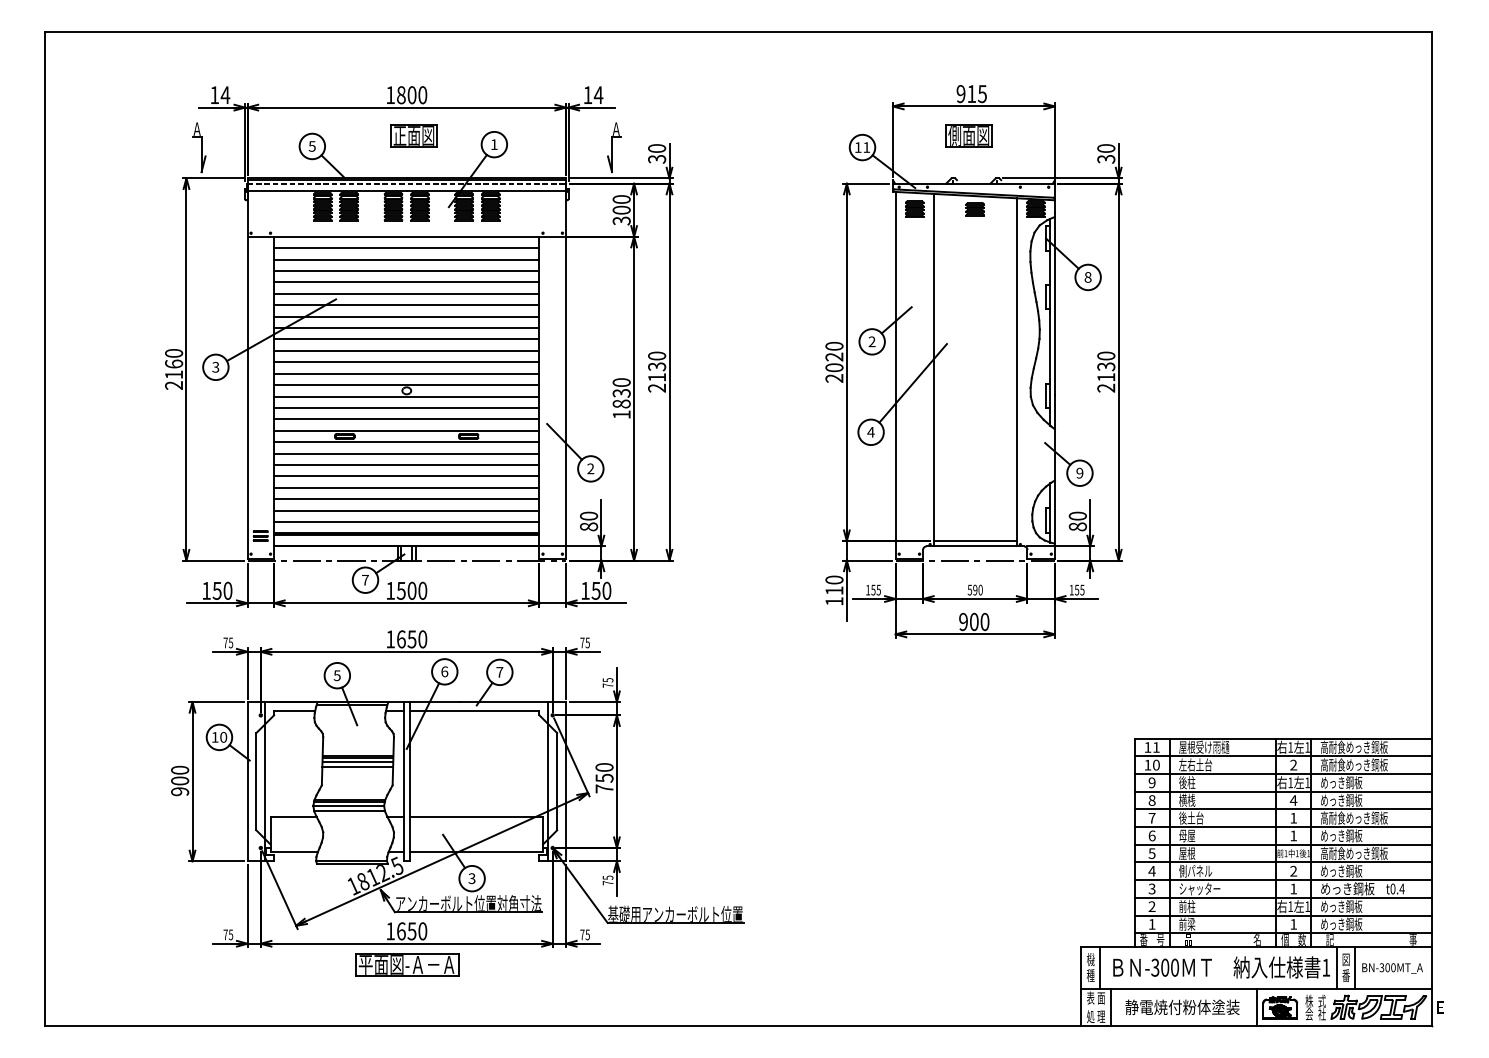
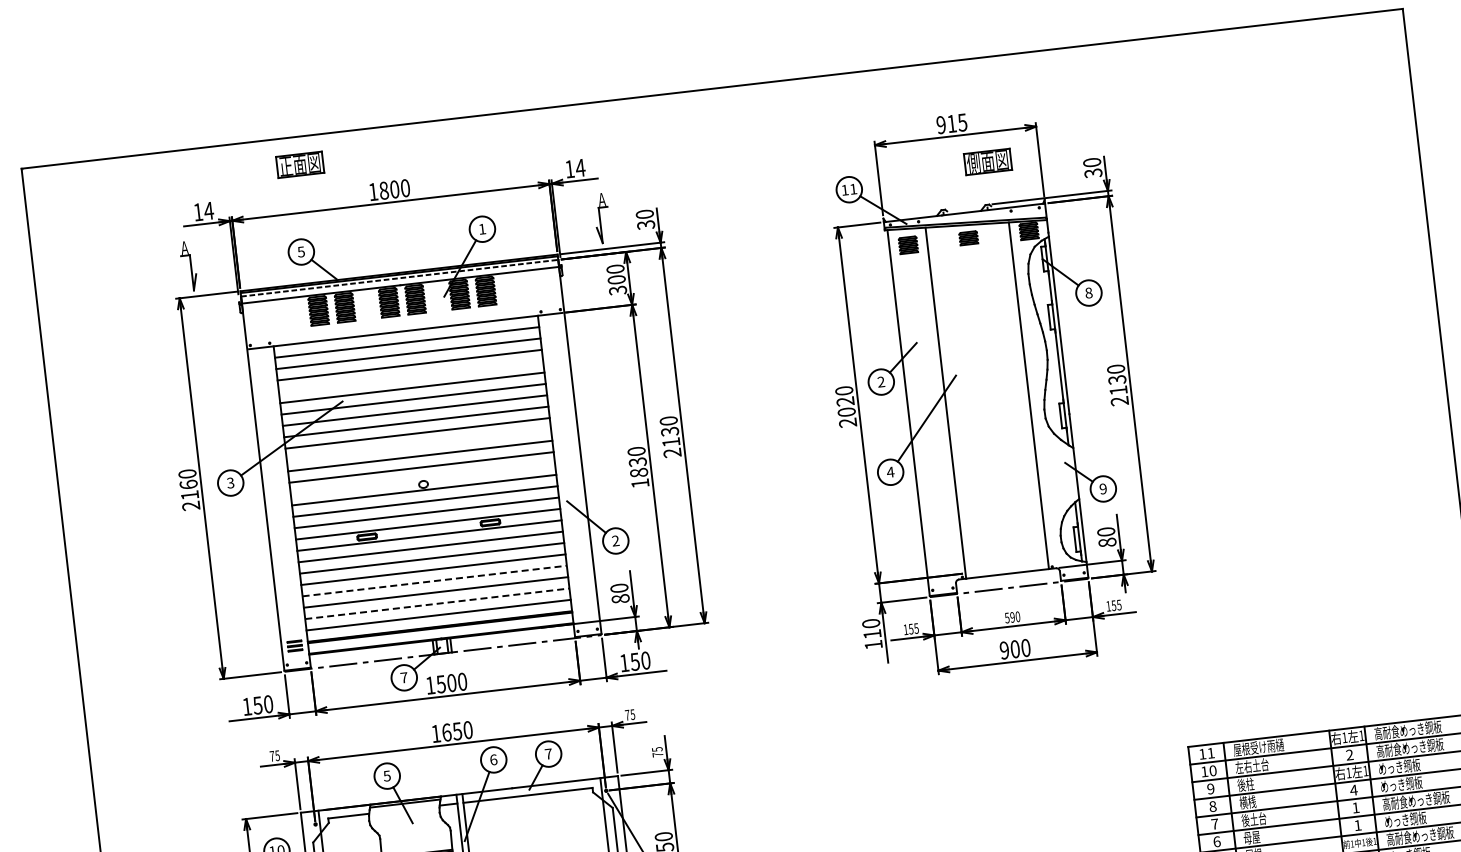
part: (413, 135) -> (299, 164), moved
part: (968, 135) -> (987, 161), moved
line: (406, 282) -> (410, 376), removed
line: (406, 350) -> (418, 444), removed
line: (406, 385) -> (422, 479), removed
line: (406, 487) -> (434, 580), solid -> dashed
line: (406, 510) -> (437, 603), solid -> dashed
line: (974, 541) -> (1006, 569), removed

